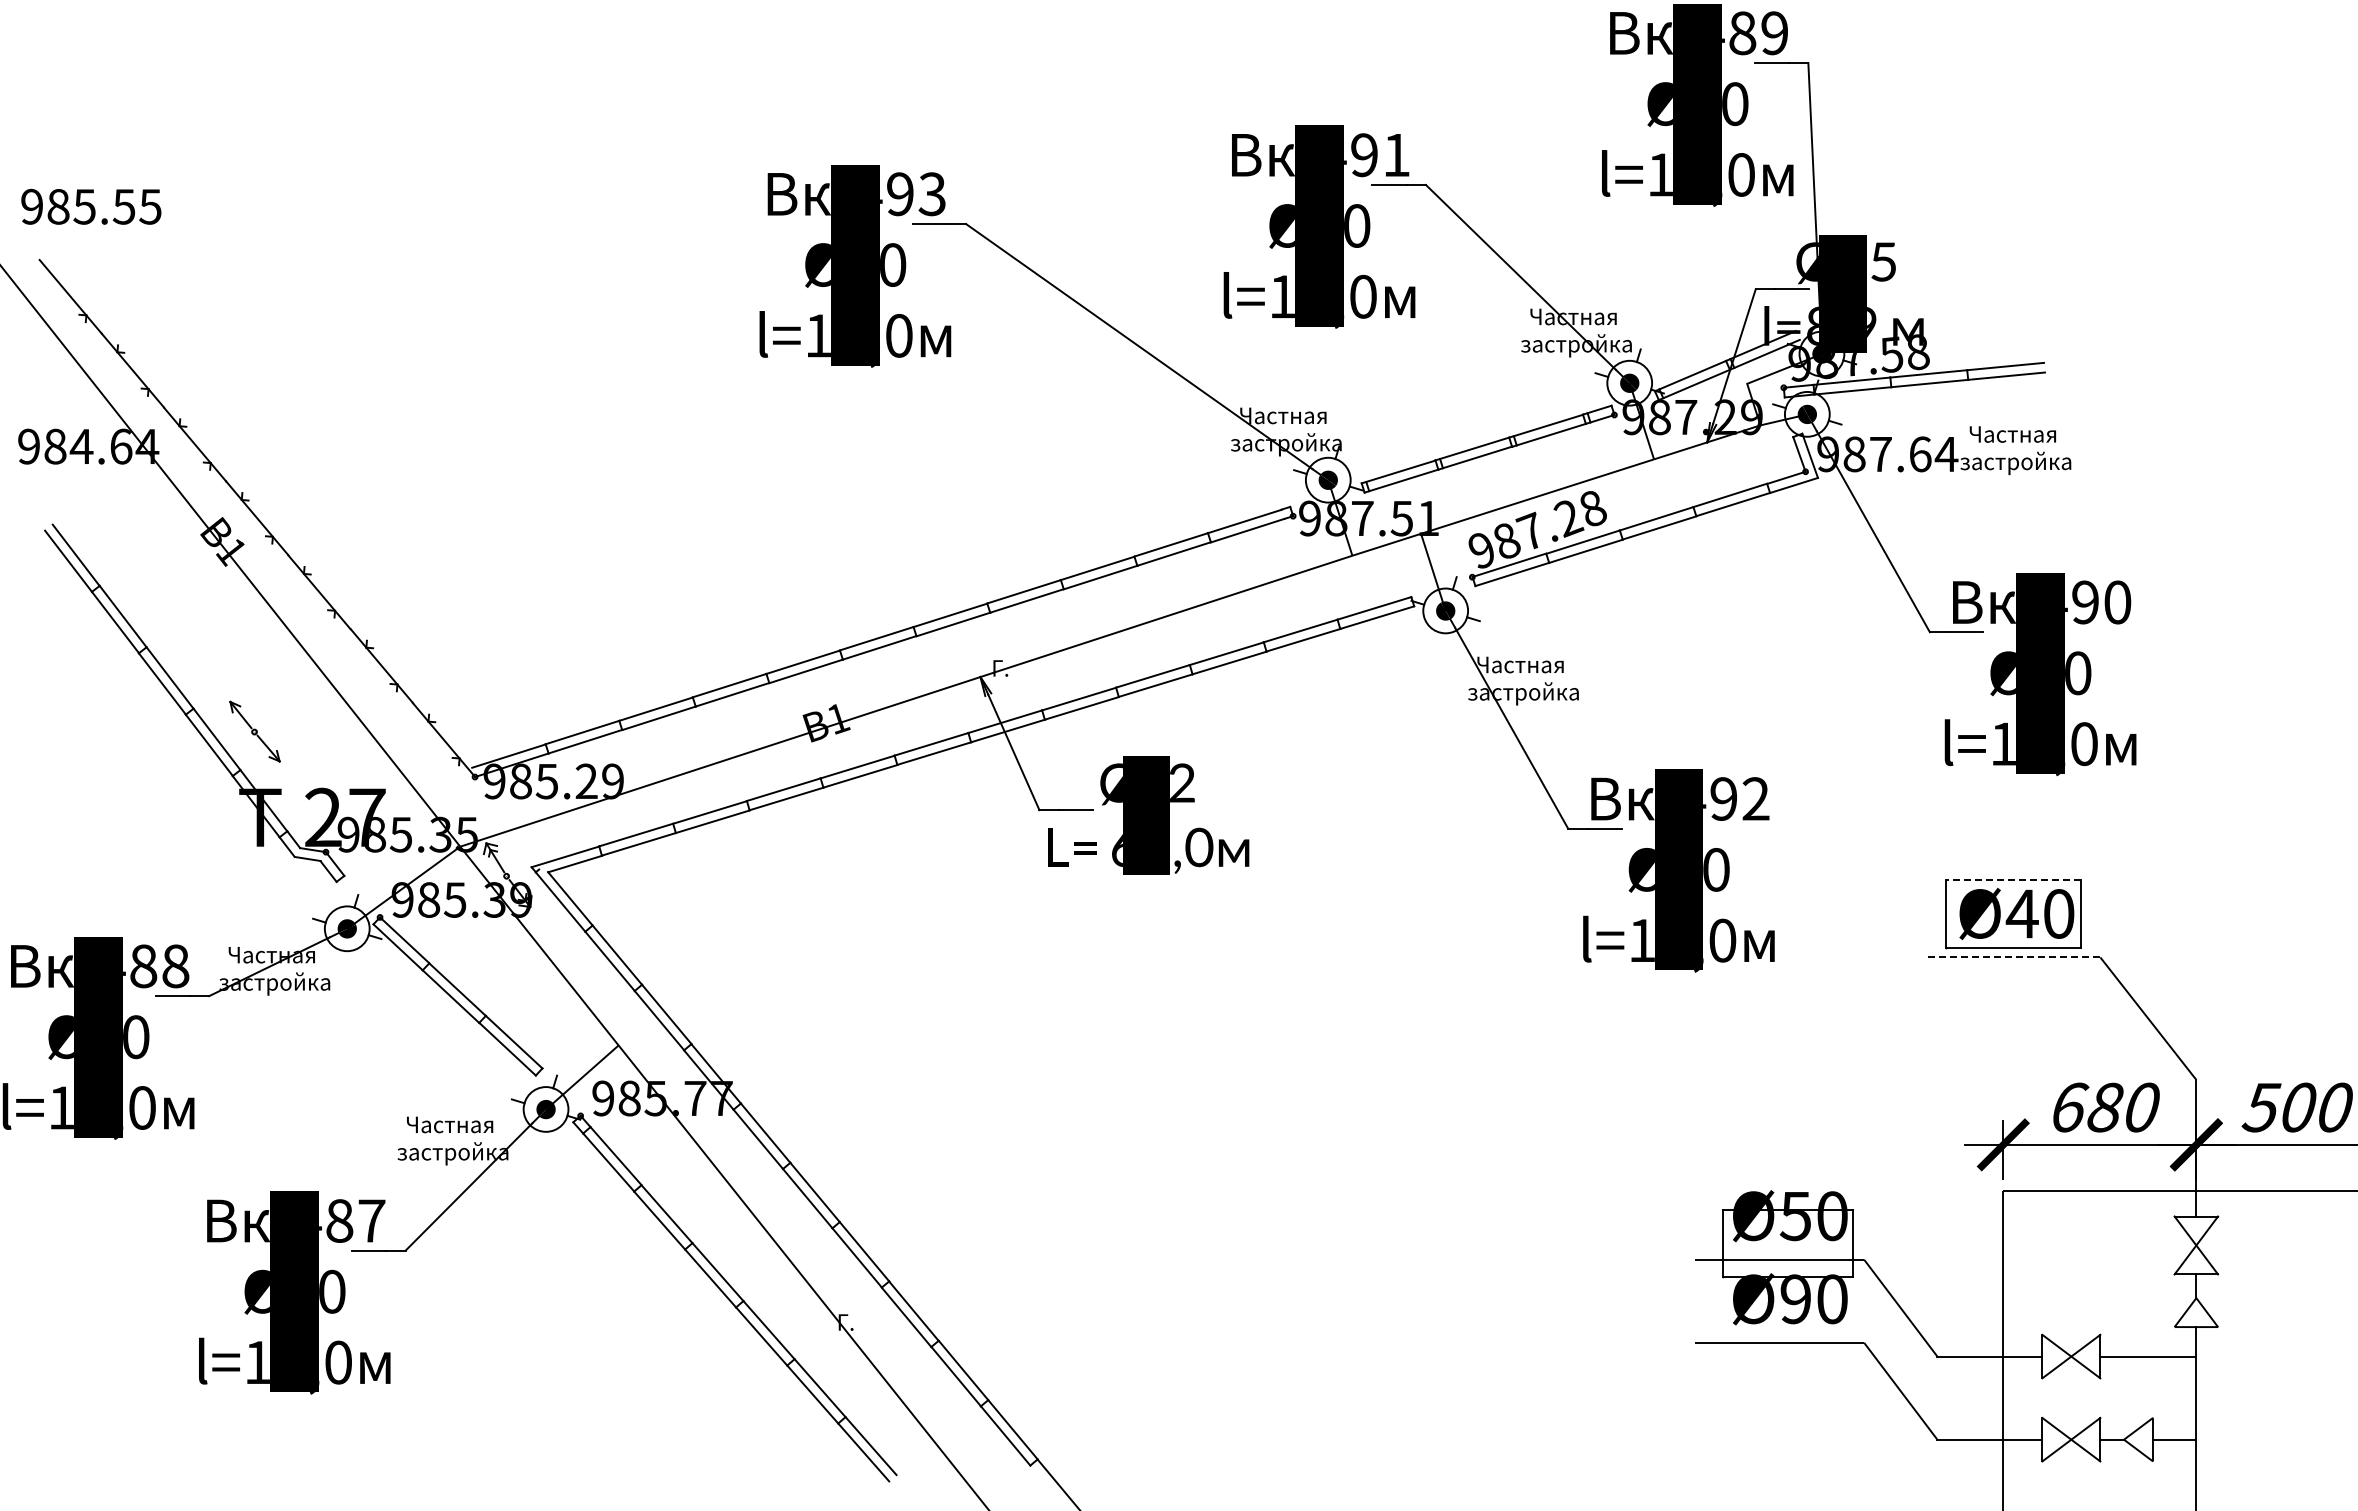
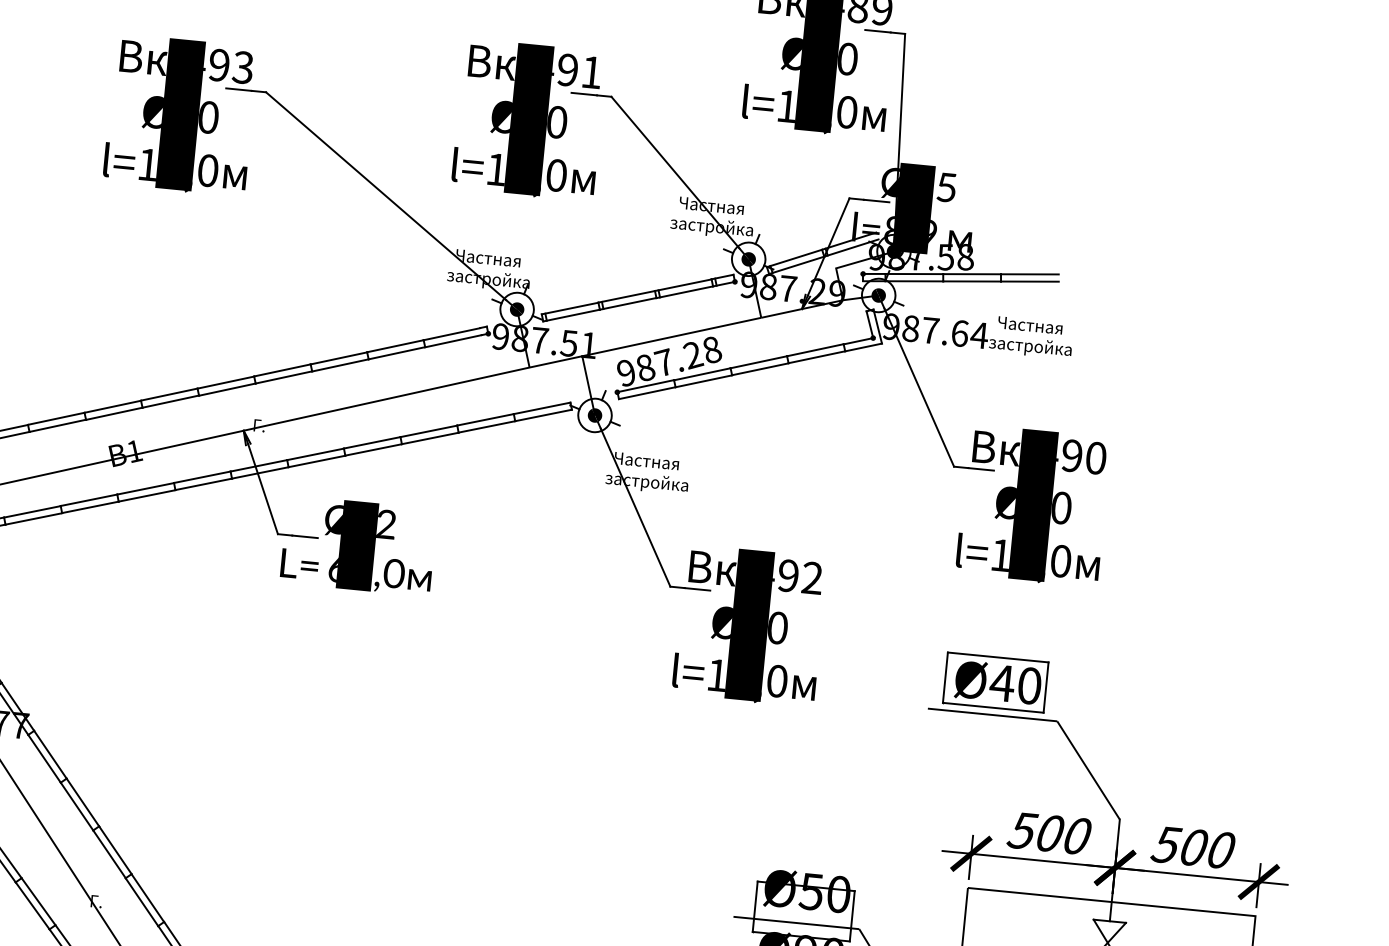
line: (2013, 880) -> (998, 657), dashed -> solid
line: (2013, 957) -> (992, 715), dashed -> solid
text: (2085, 1107) -> (1035, 831), 680 -> 500

